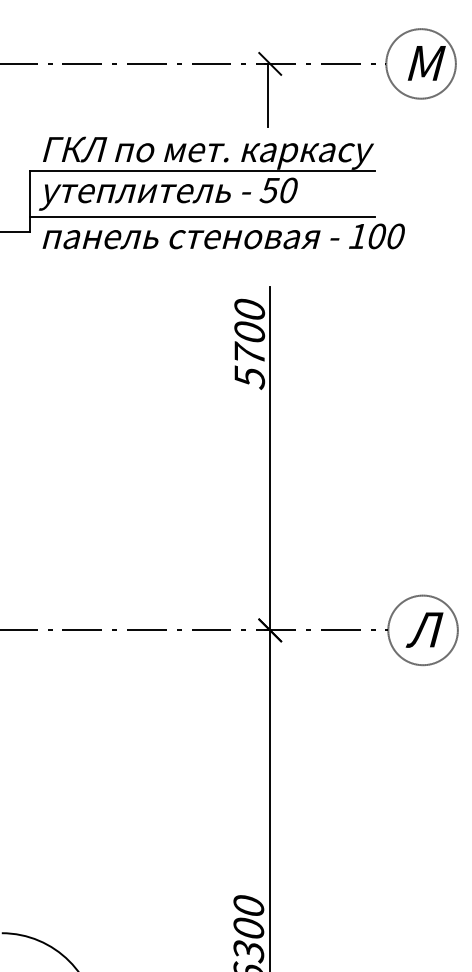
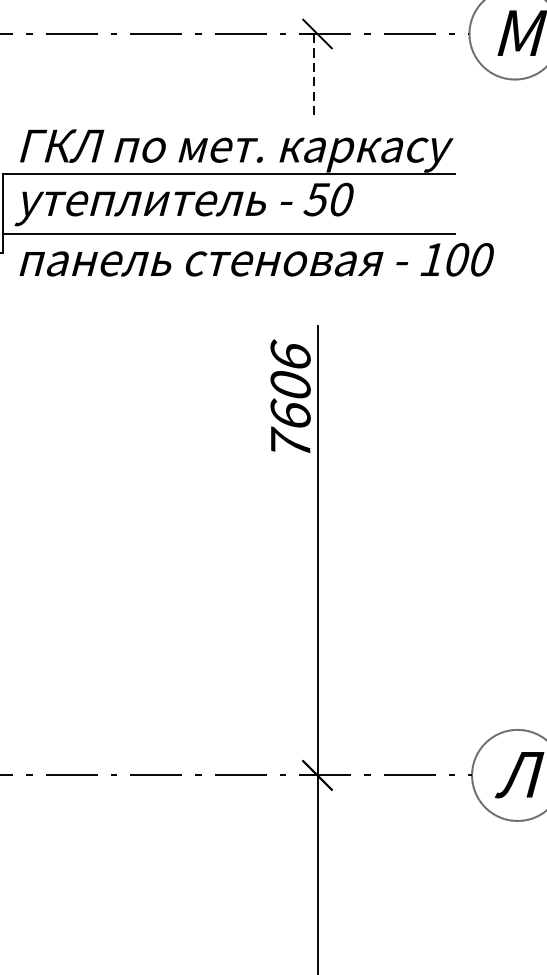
line: (267, 95) -> (313, 75), solid -> dashed
text: (249, 343) -> (290, 399), 5700 -> 7606

